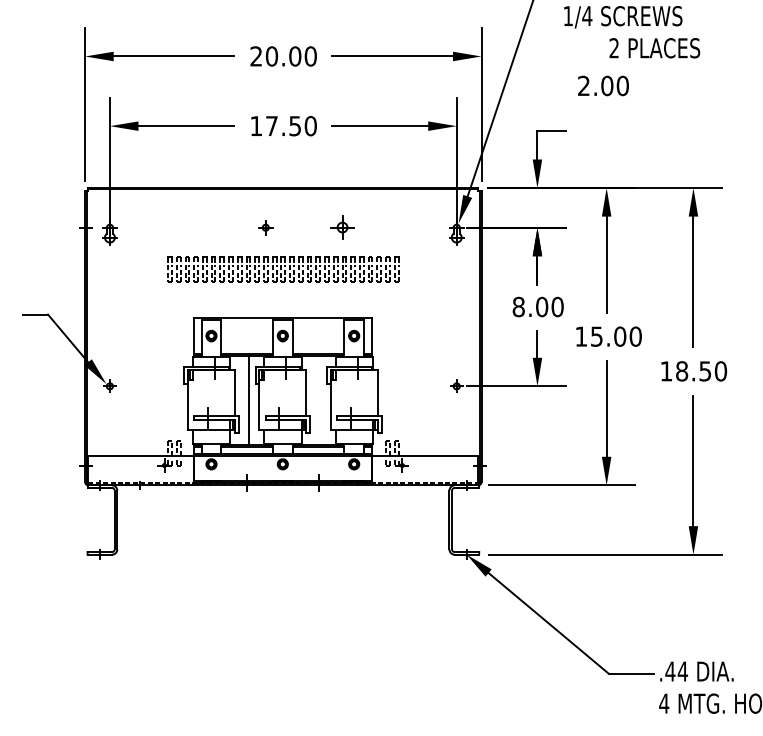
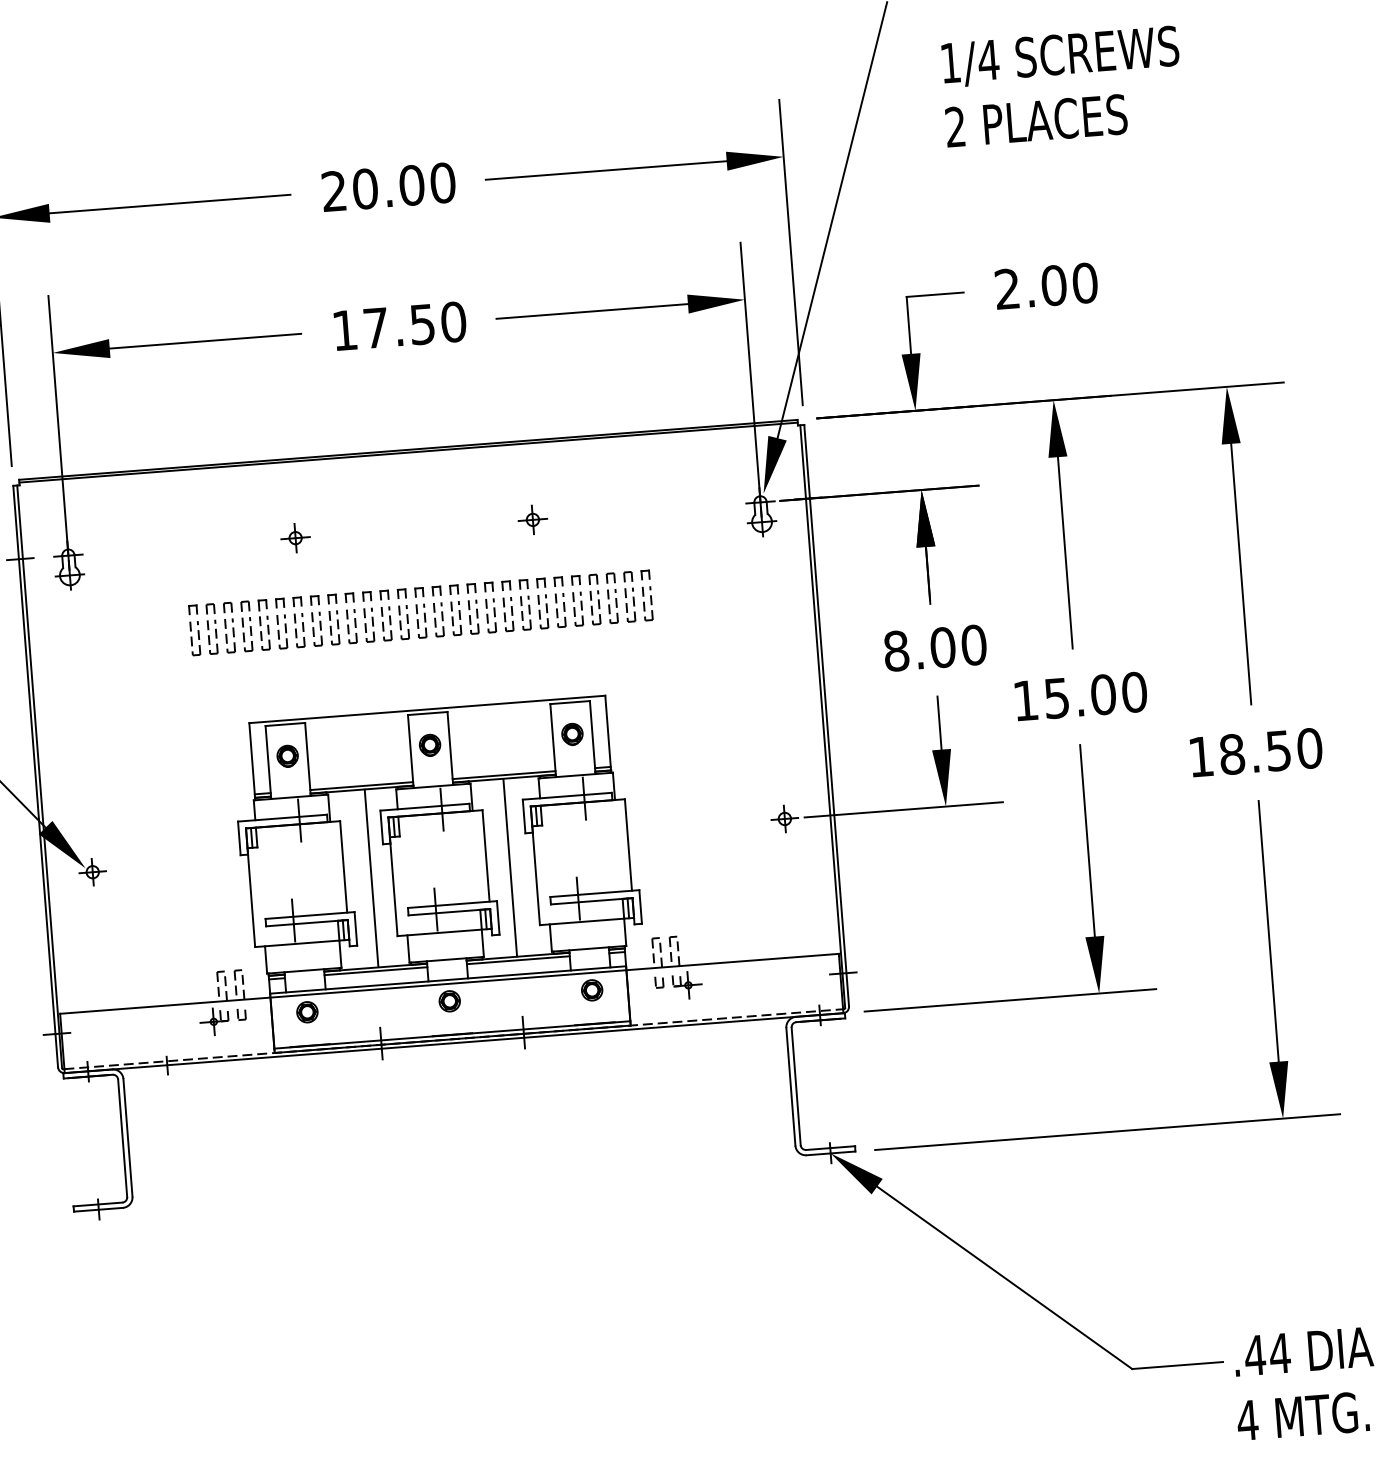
text: (654, 48) -> (1035, 121), moved
text: (603, 85) -> (1046, 285), moved
part: (265, 227) -> (294, 537), moved
part: (342, 227) -> (532, 519), size x0.62
line: (318, 399) -> (510, 866), added

